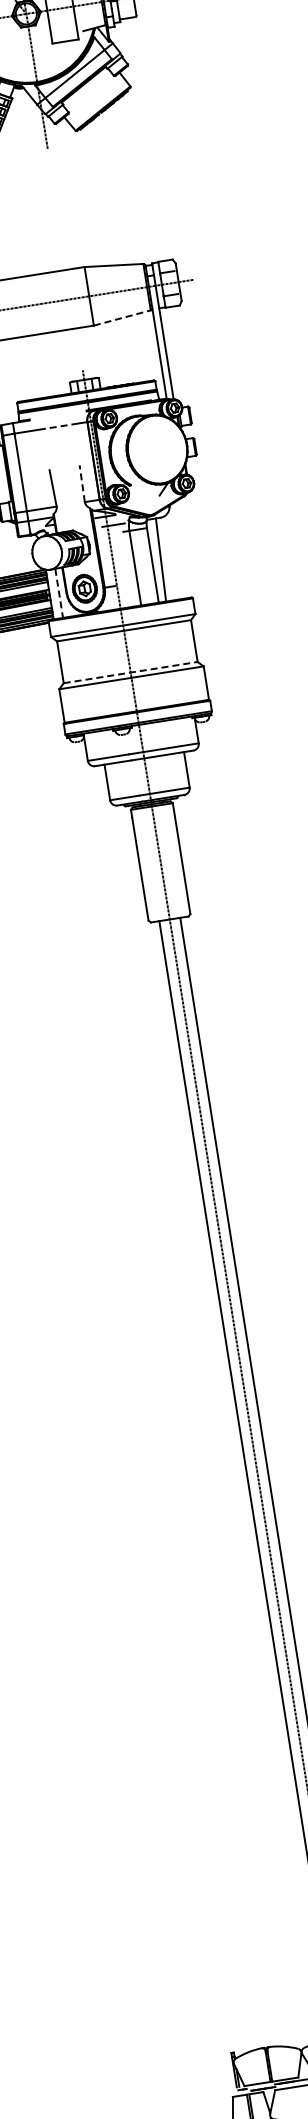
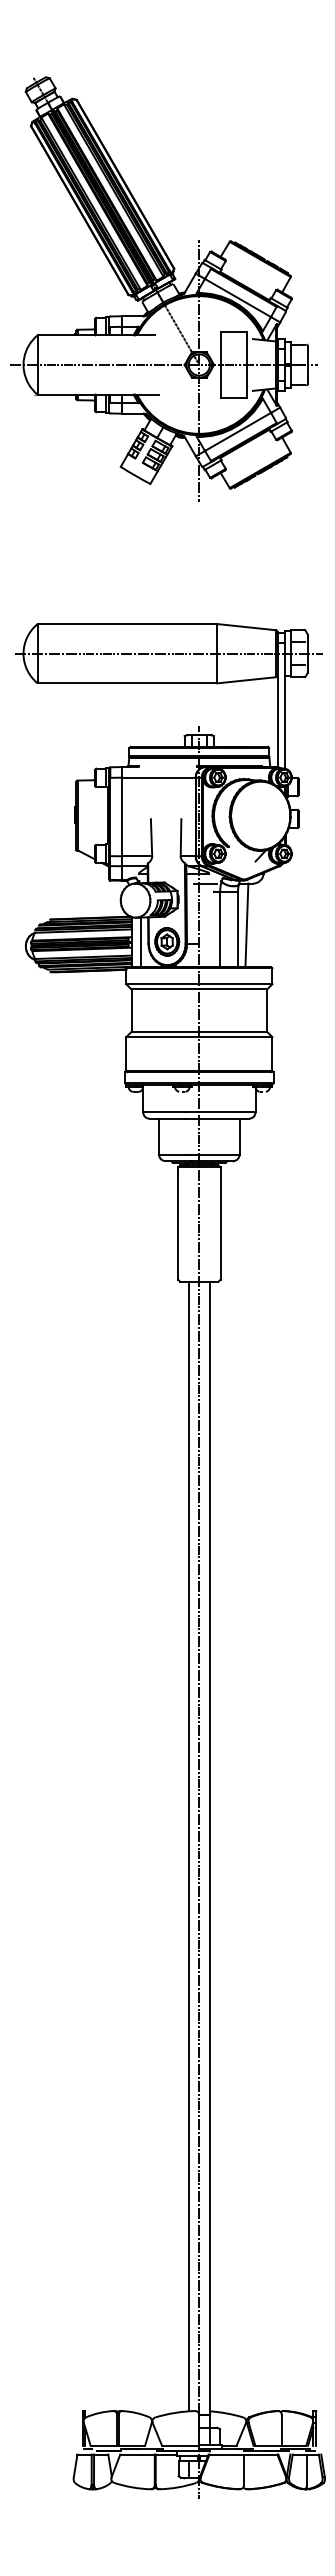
line: (123, 318) -> (247, 680), dashed -> solid
line: (57, 426) -> (165, 777), dashed -> solid
line: (82, 483) -> (181, 837), dashed -> solid
line: (59, 593) -> (141, 942), dashed -> solid
line: (130, 672) -> (199, 1031), dashed -> solid

